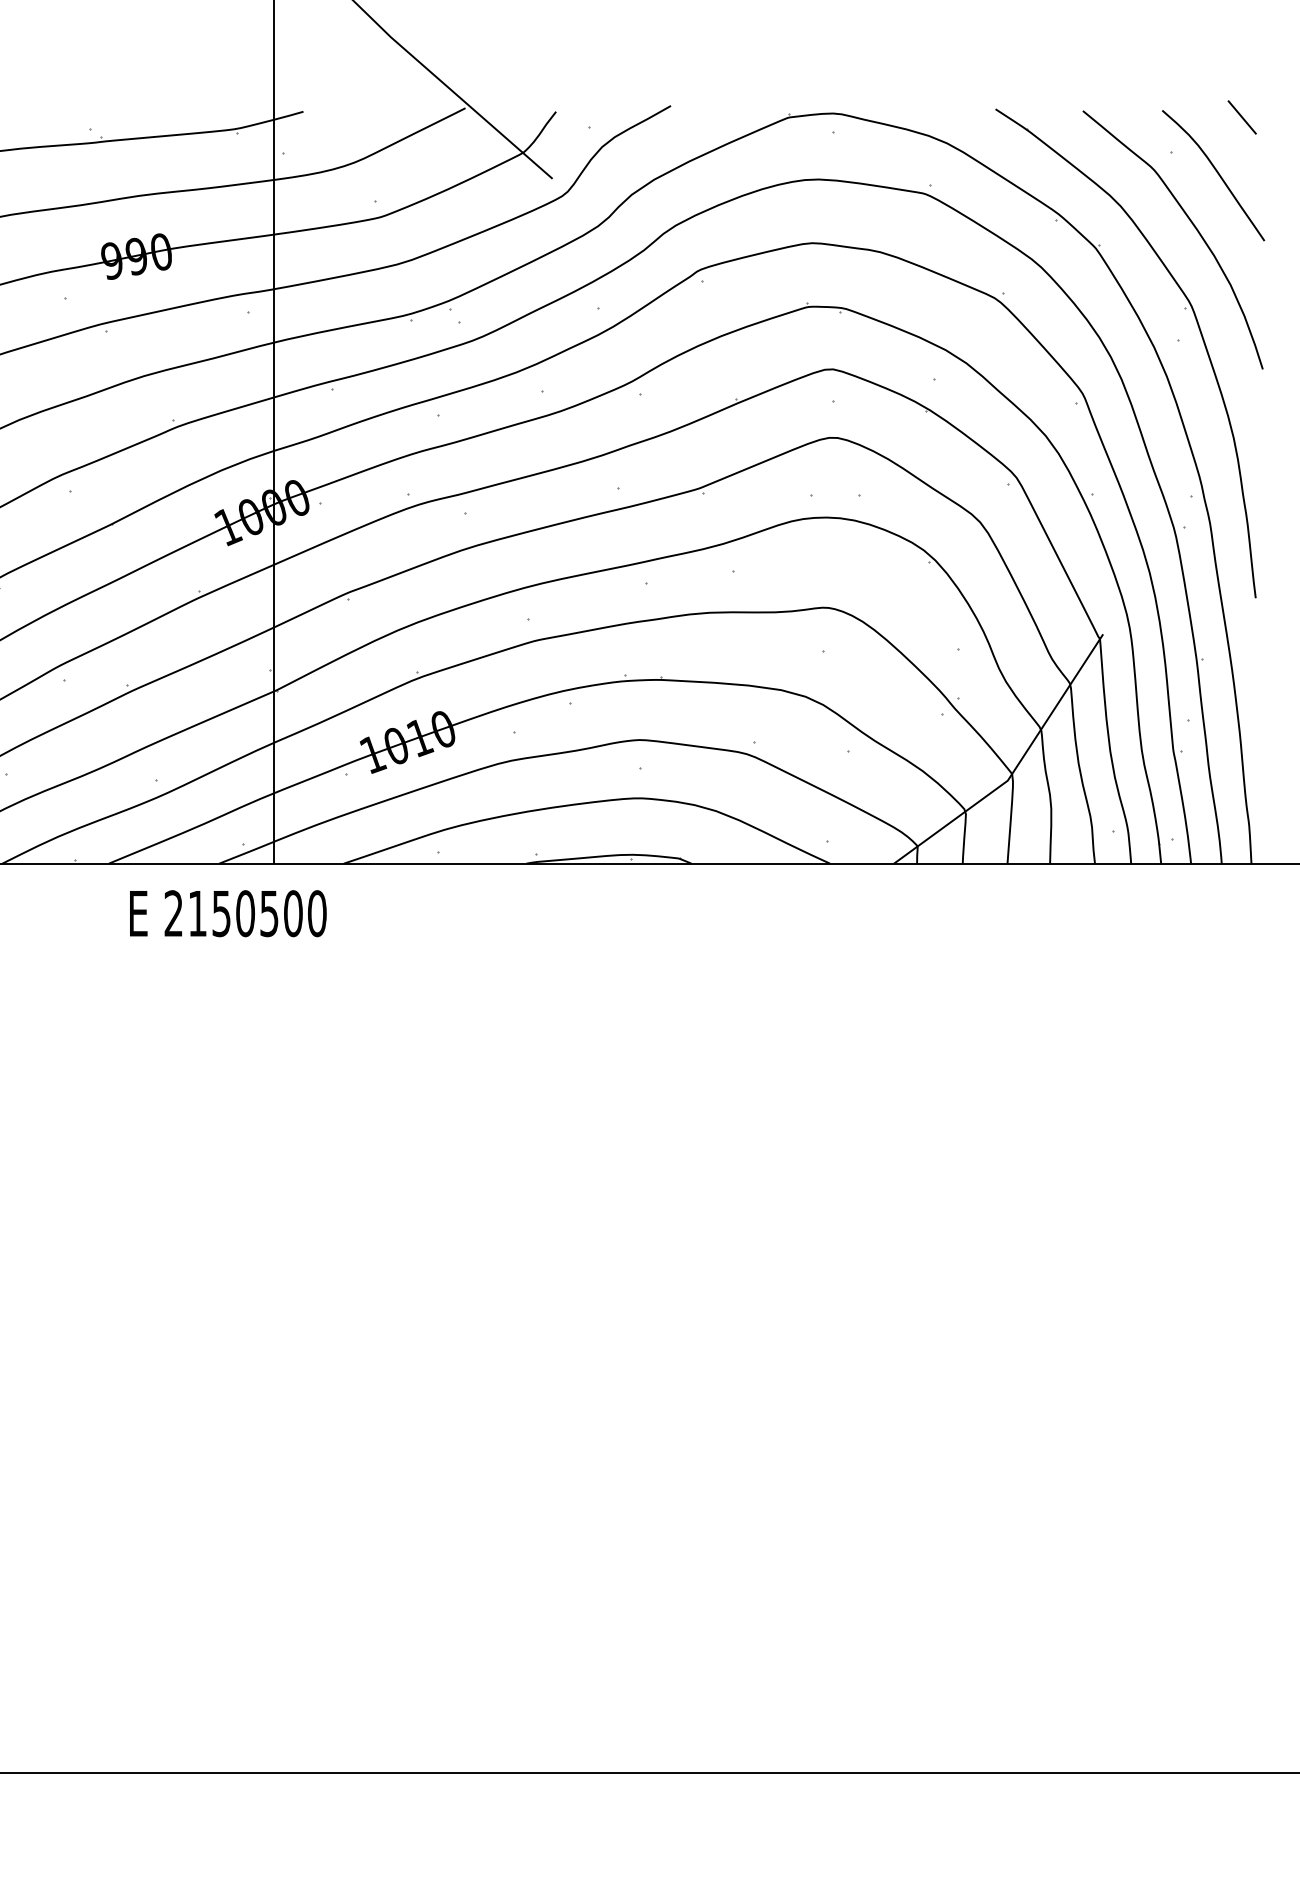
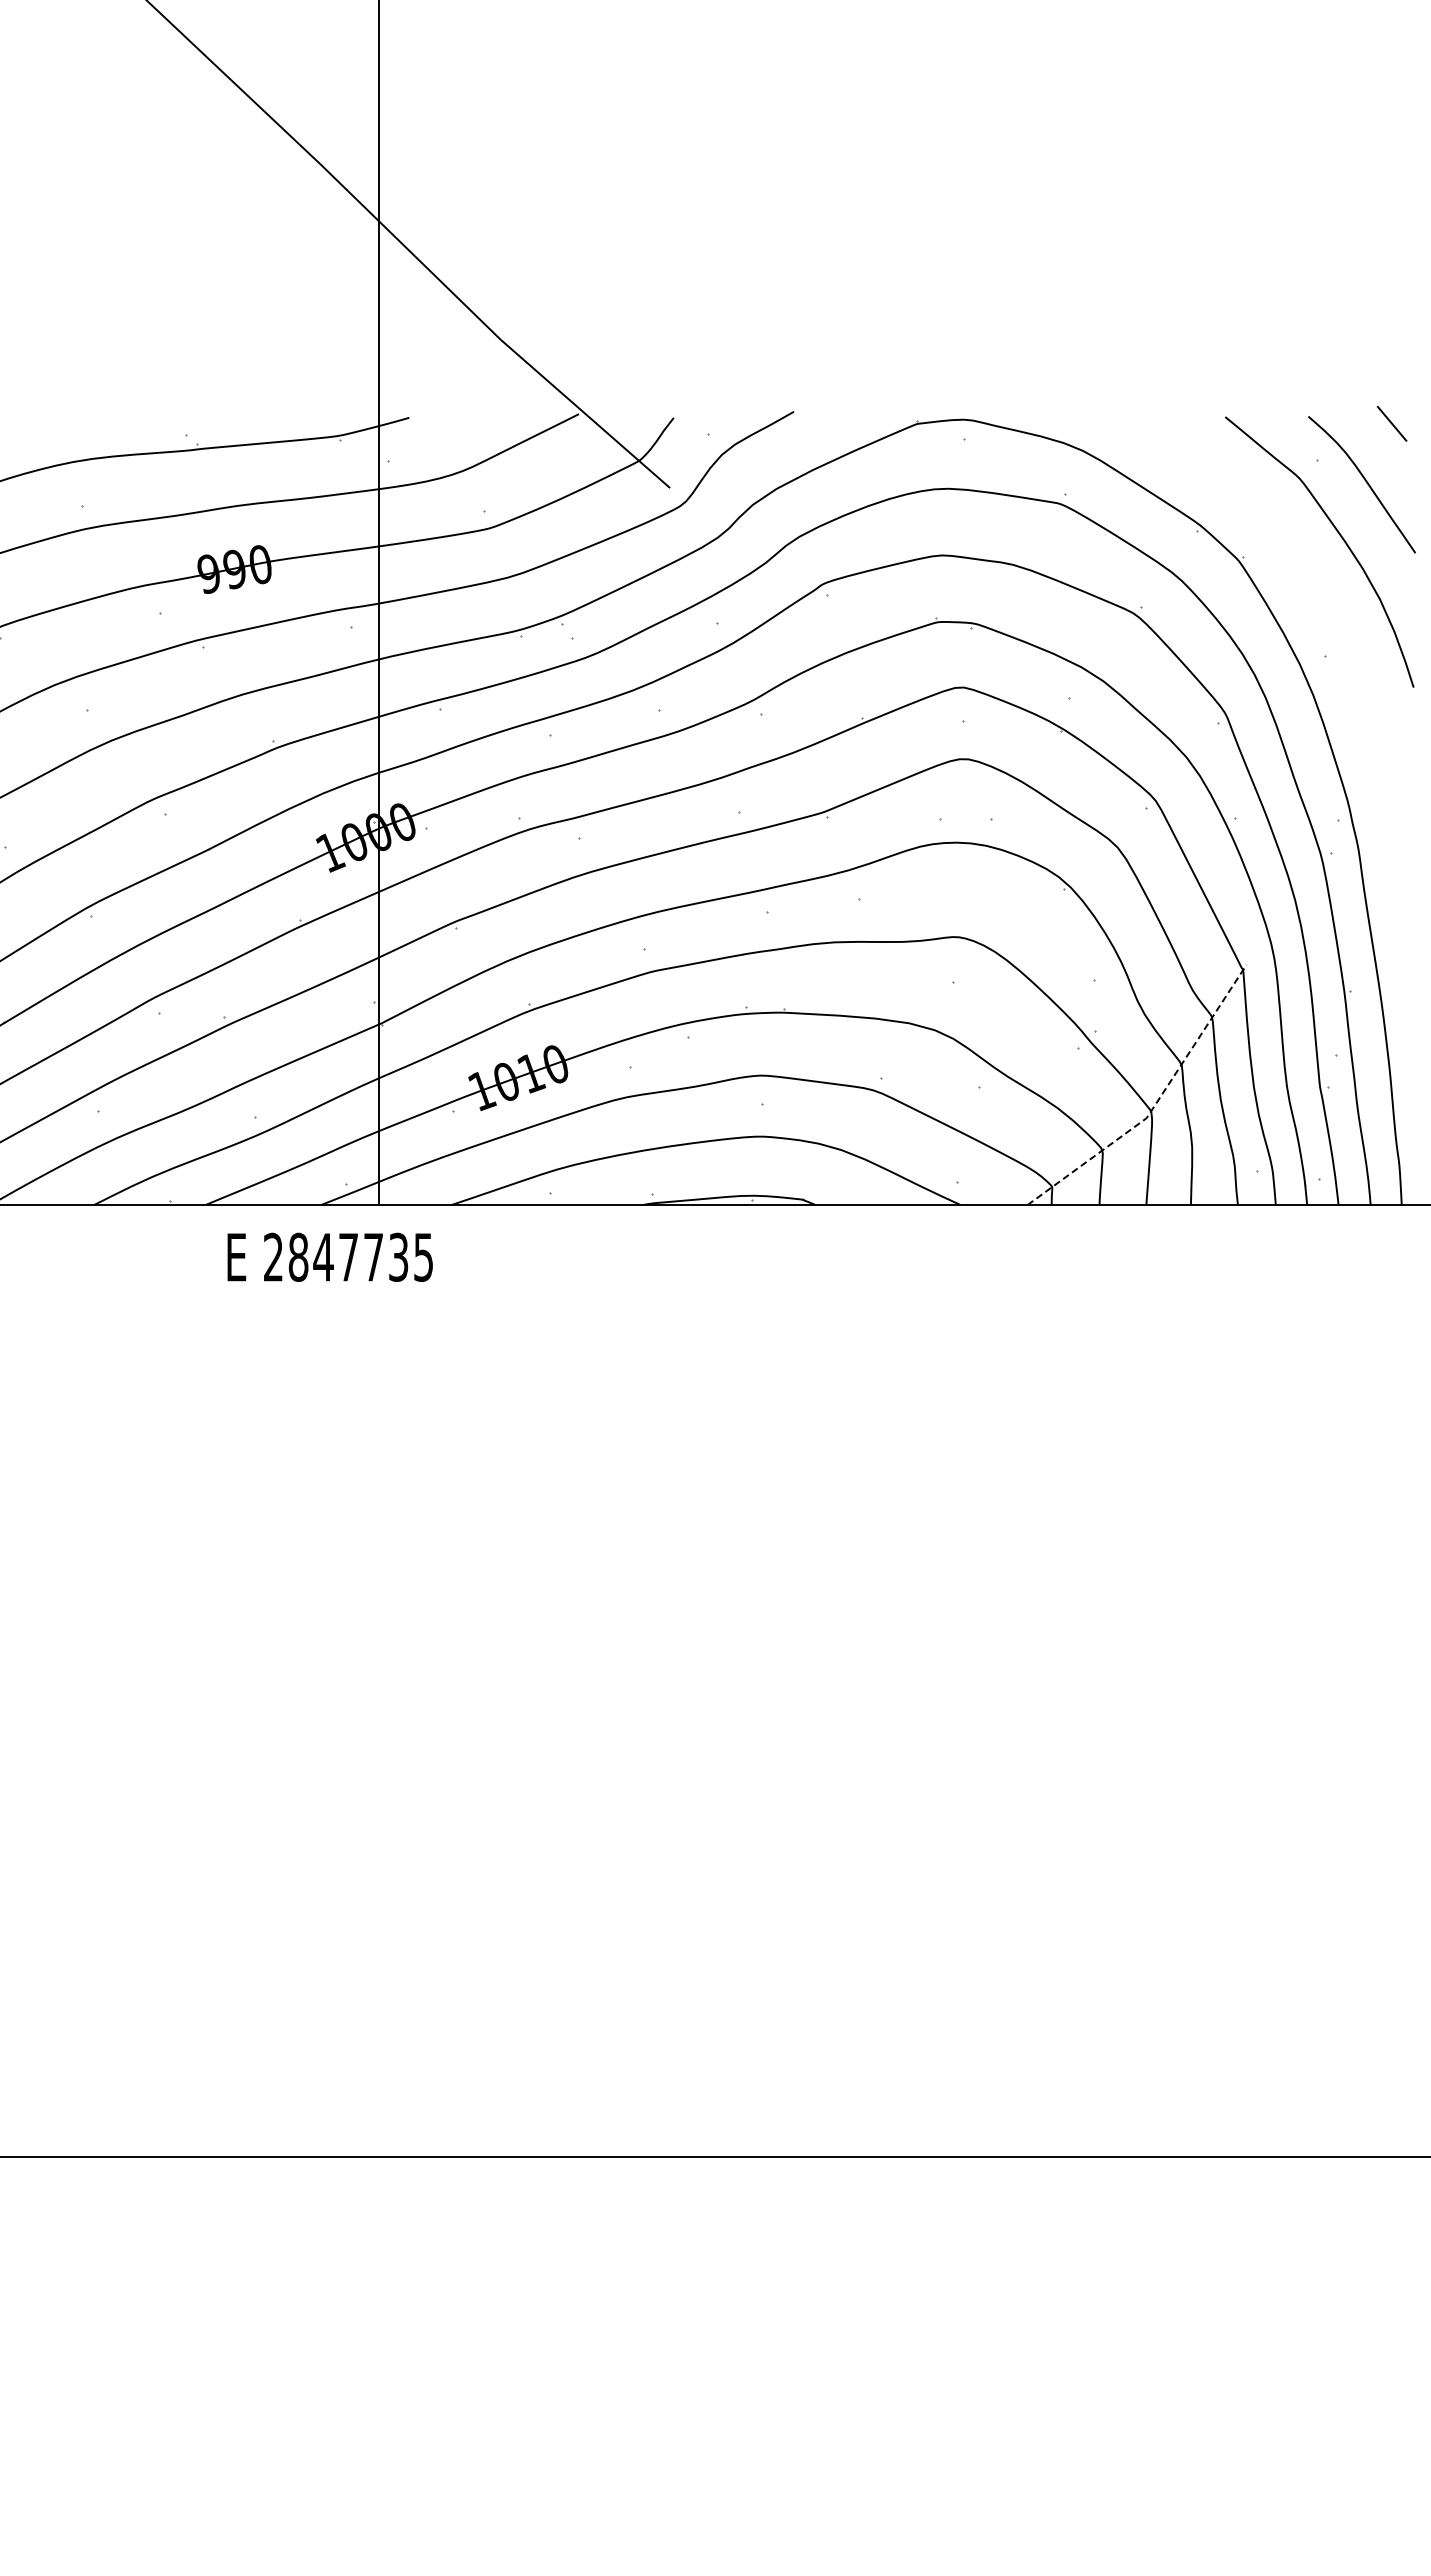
part: (1184, 308) -> (1331, 623), removed
line: (1016, 766) -> (1155, 1103), solid -> dashed
text: (256, 912) -> (360, 1256), 2150500 -> 2847735

